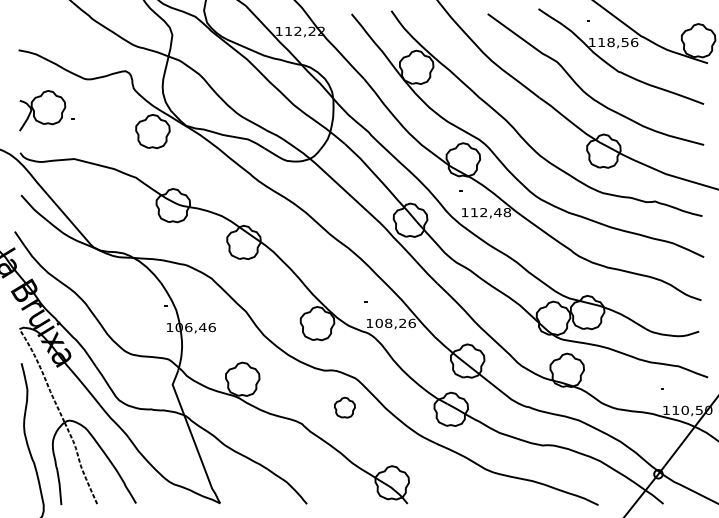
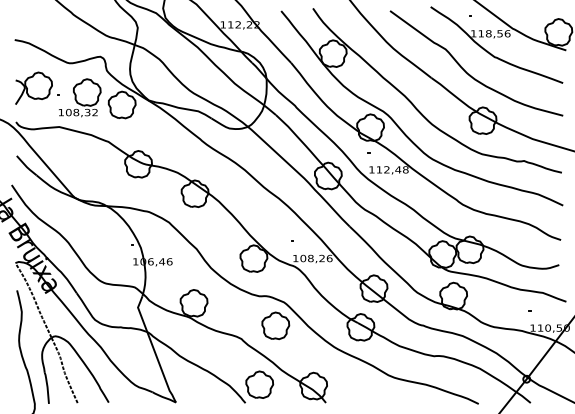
part: (99, 122) -> (79, 97), added
part: (344, 407) -> (275, 325), size x1.67
part: (324, 480) -> (259, 384), added

